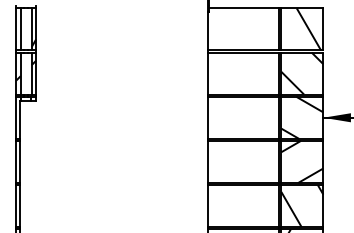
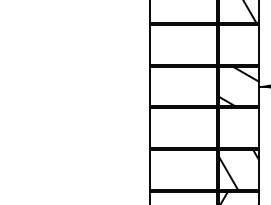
hatch: (302, 73) -> (238, 44), removed
hatch: (302, 161) -> (238, 127), removed

